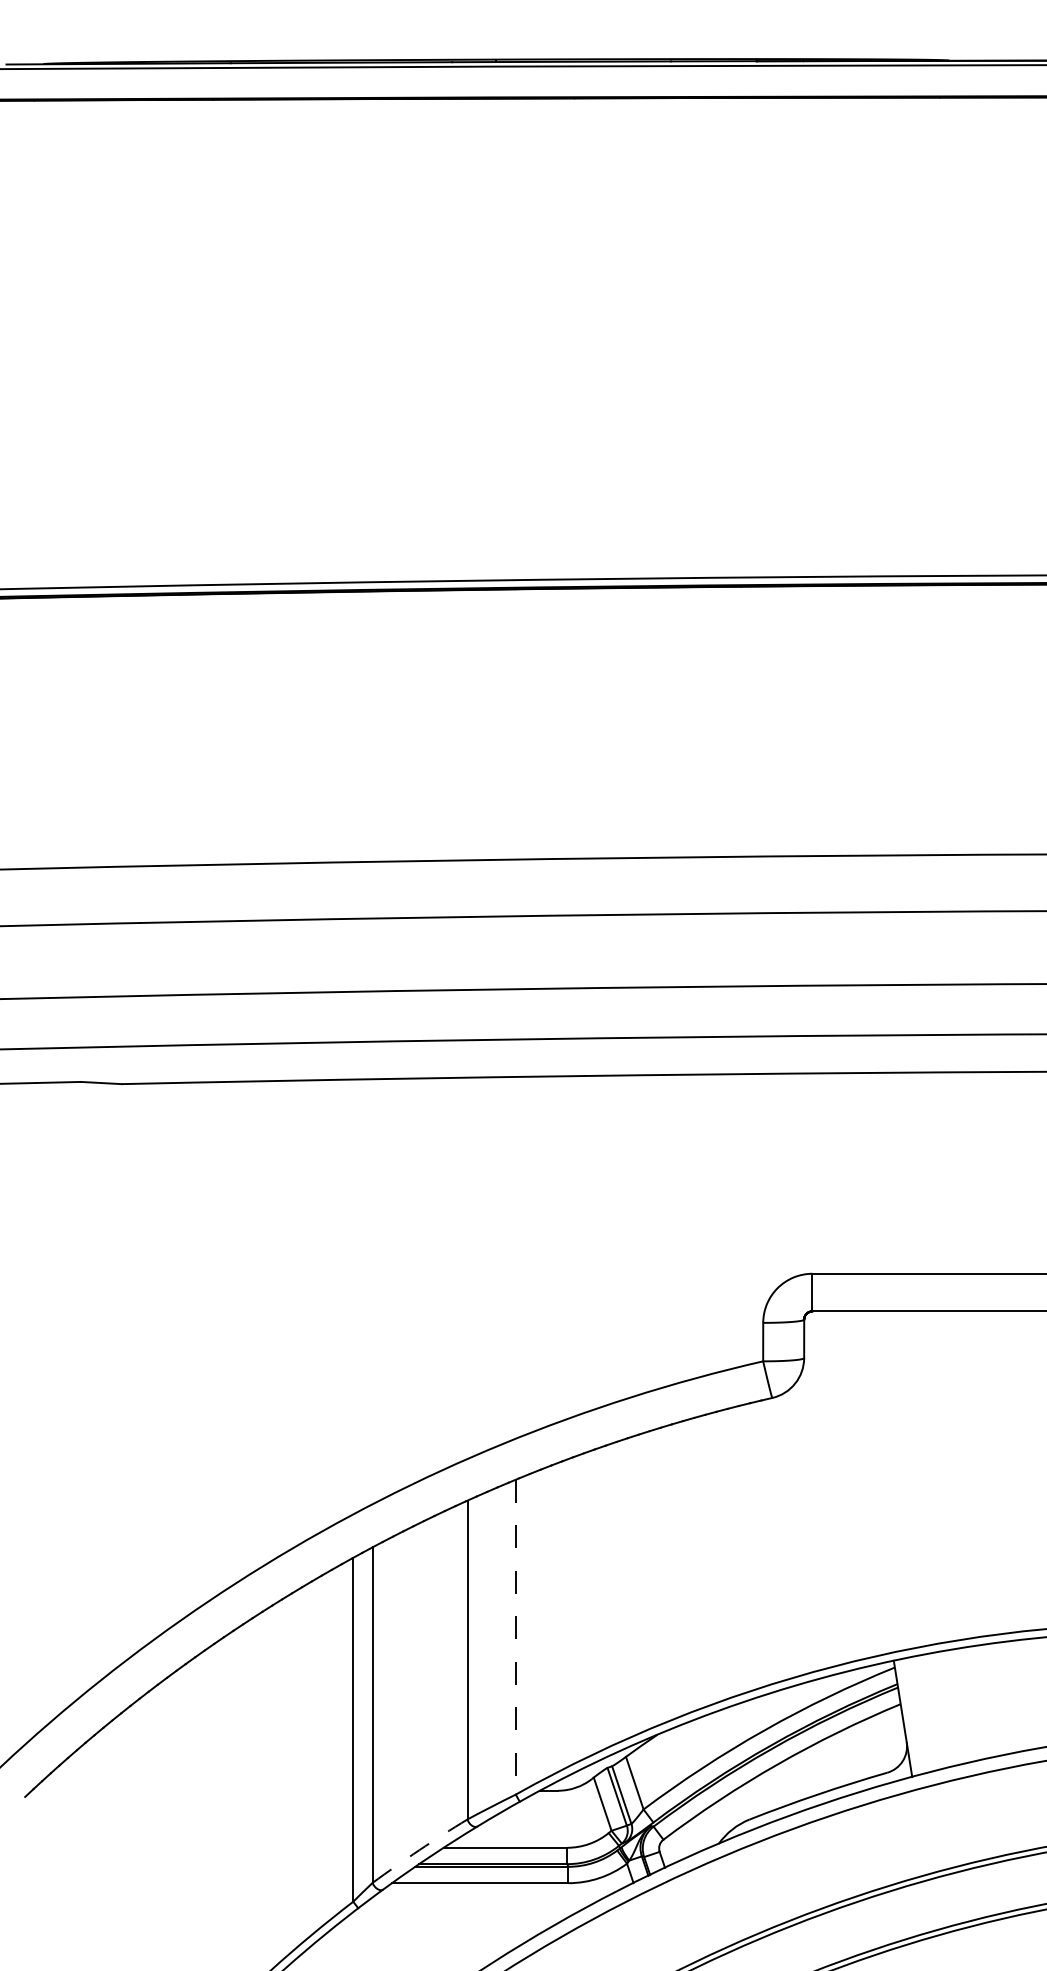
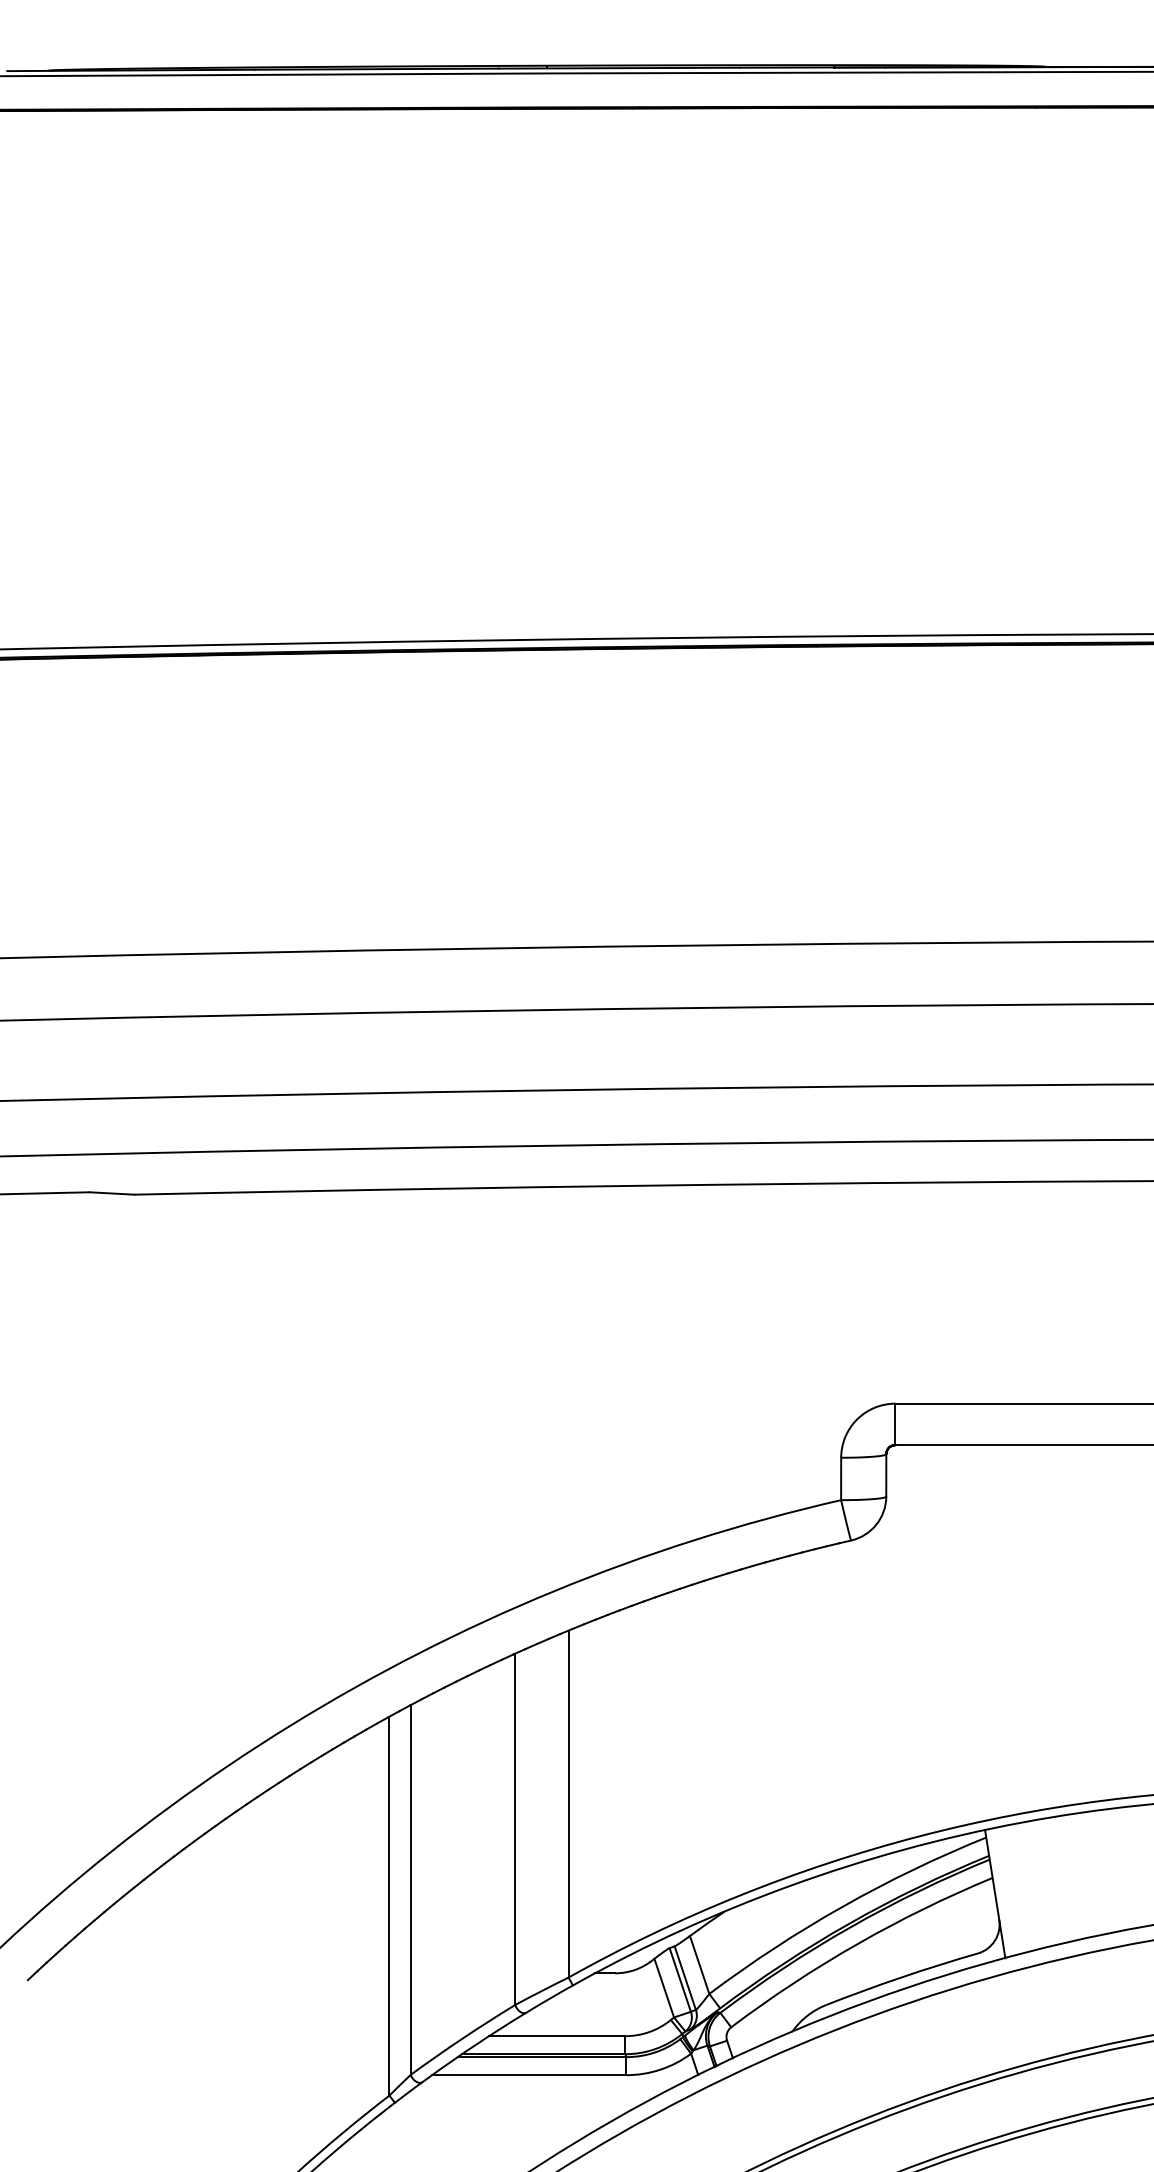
line: (515, 1637) -> (568, 1804), dashed -> solid
arc: (419, 1849) -> (462, 2038), dashed -> solid

